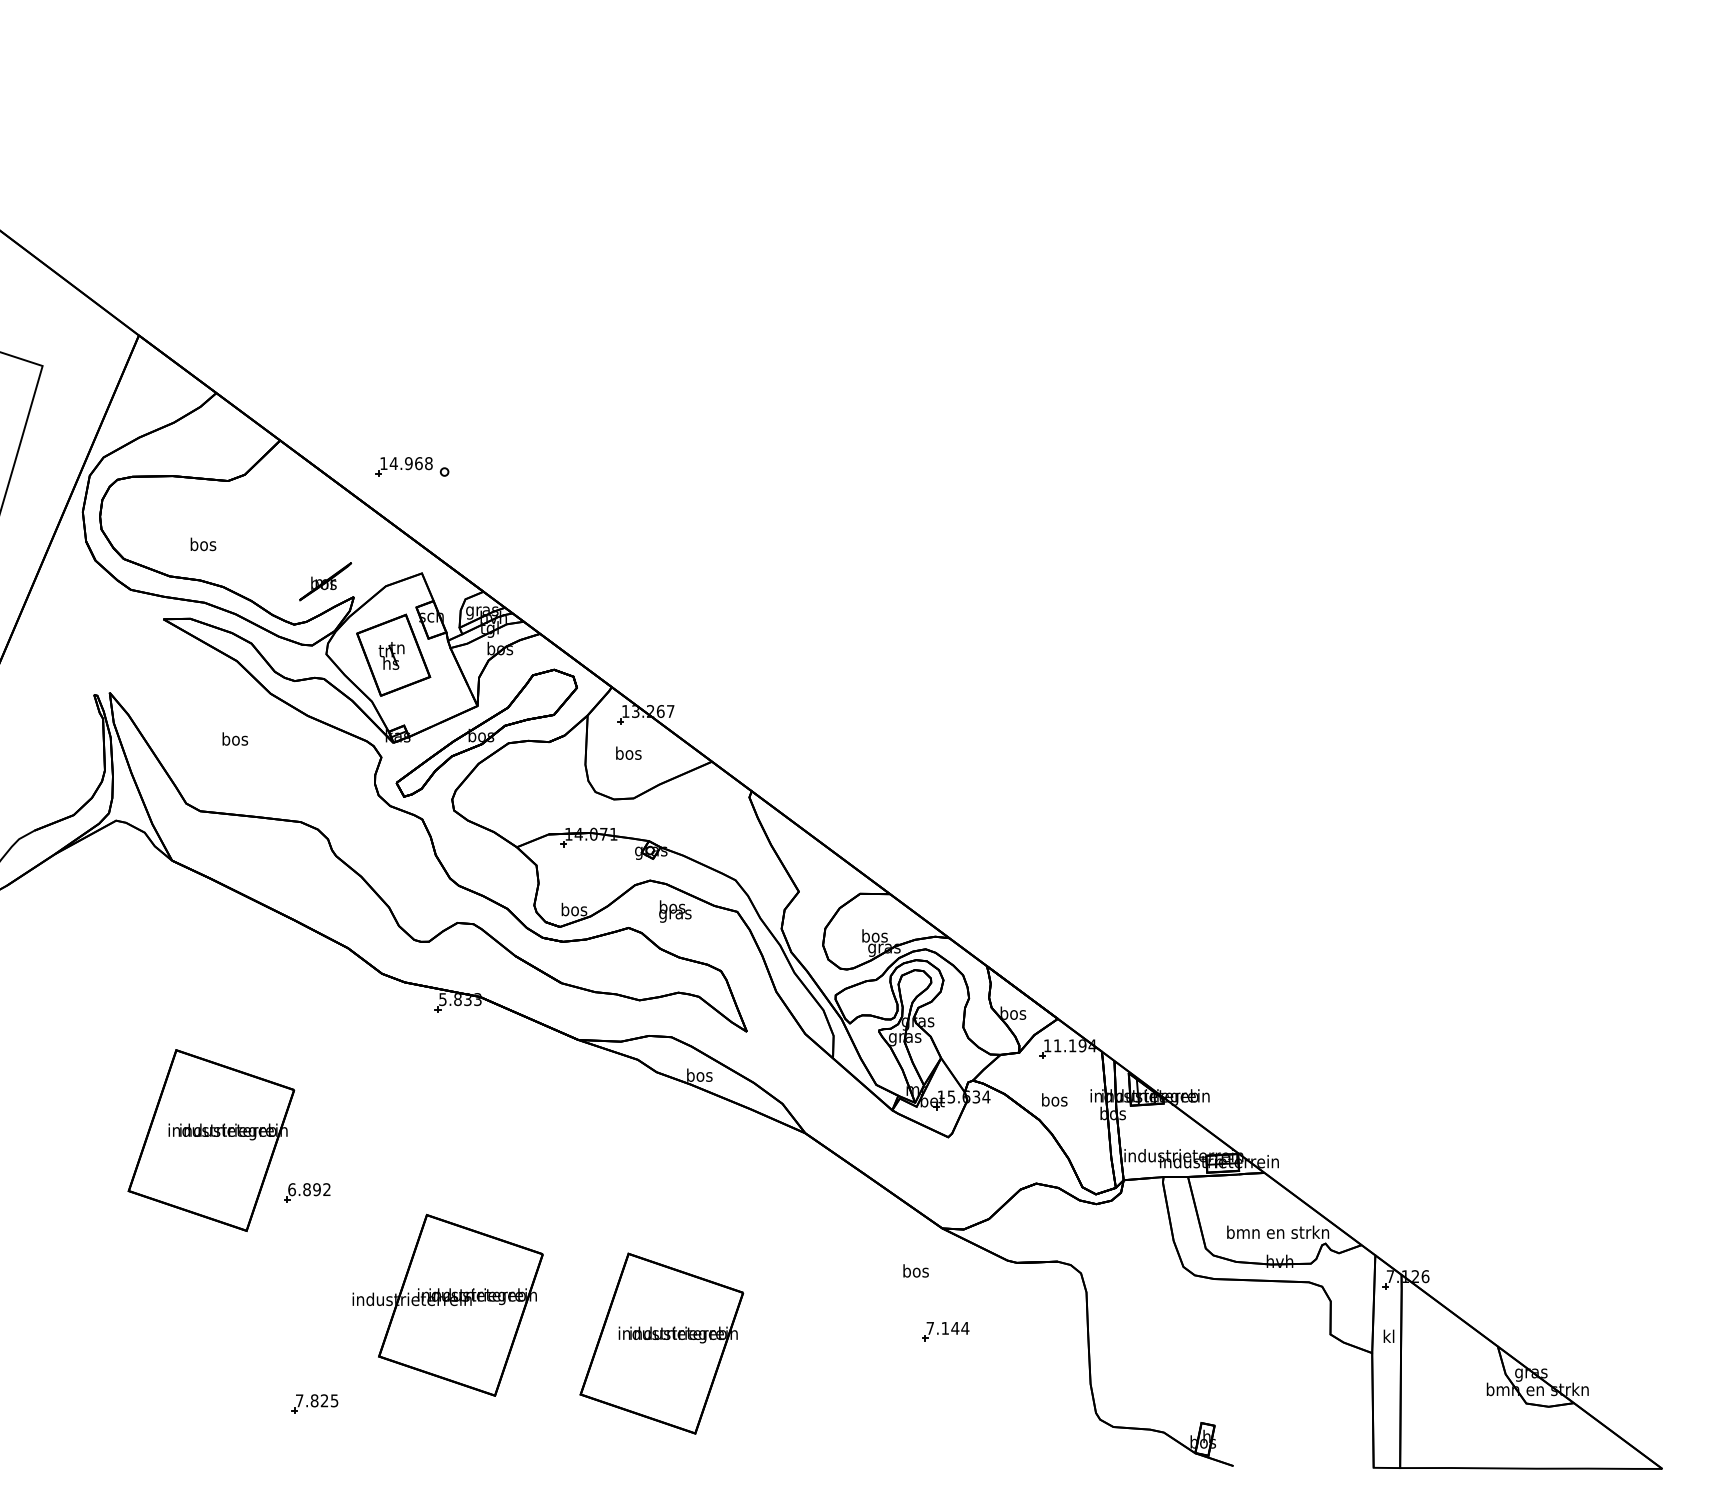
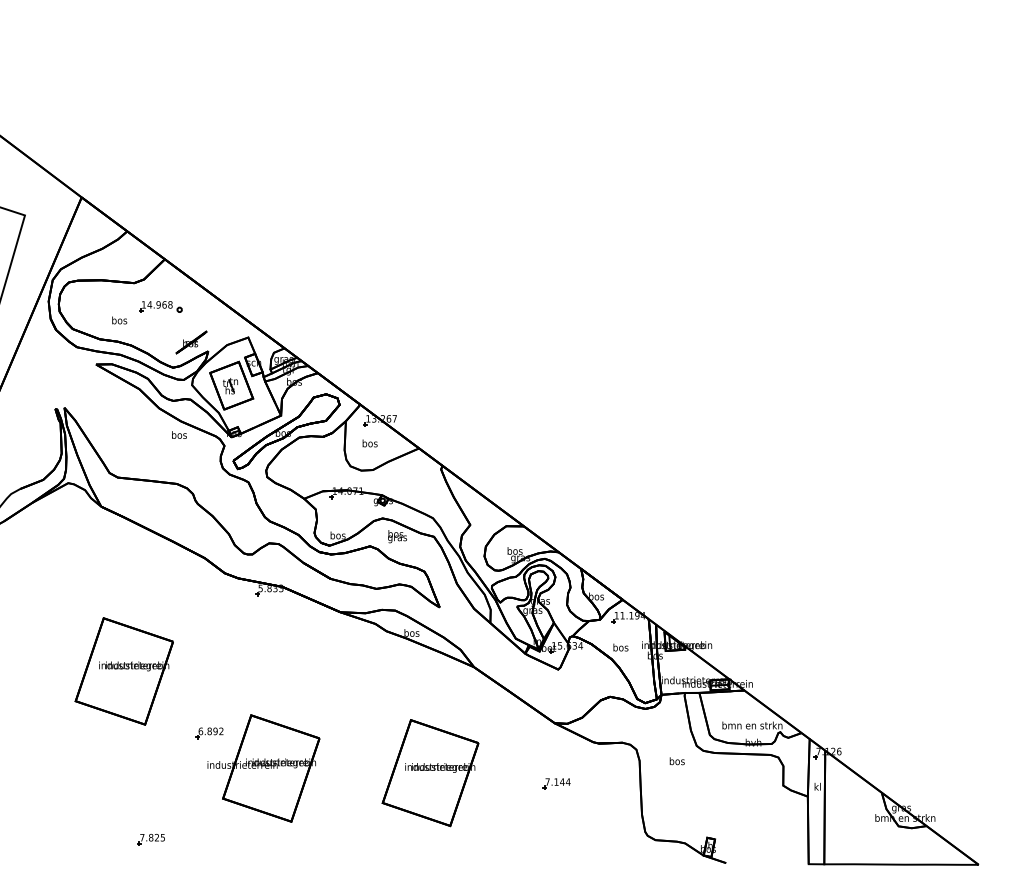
part: (412, 466) -> (160, 306), moved
text: (235, 738) -> (179, 434), moved
part: (306, 1193) -> (209, 733), moved
text: (914, 1271) -> (676, 761), moved
part: (661, 1344) -> (430, 773), moved
part: (313, 1403) -> (150, 839), moved

